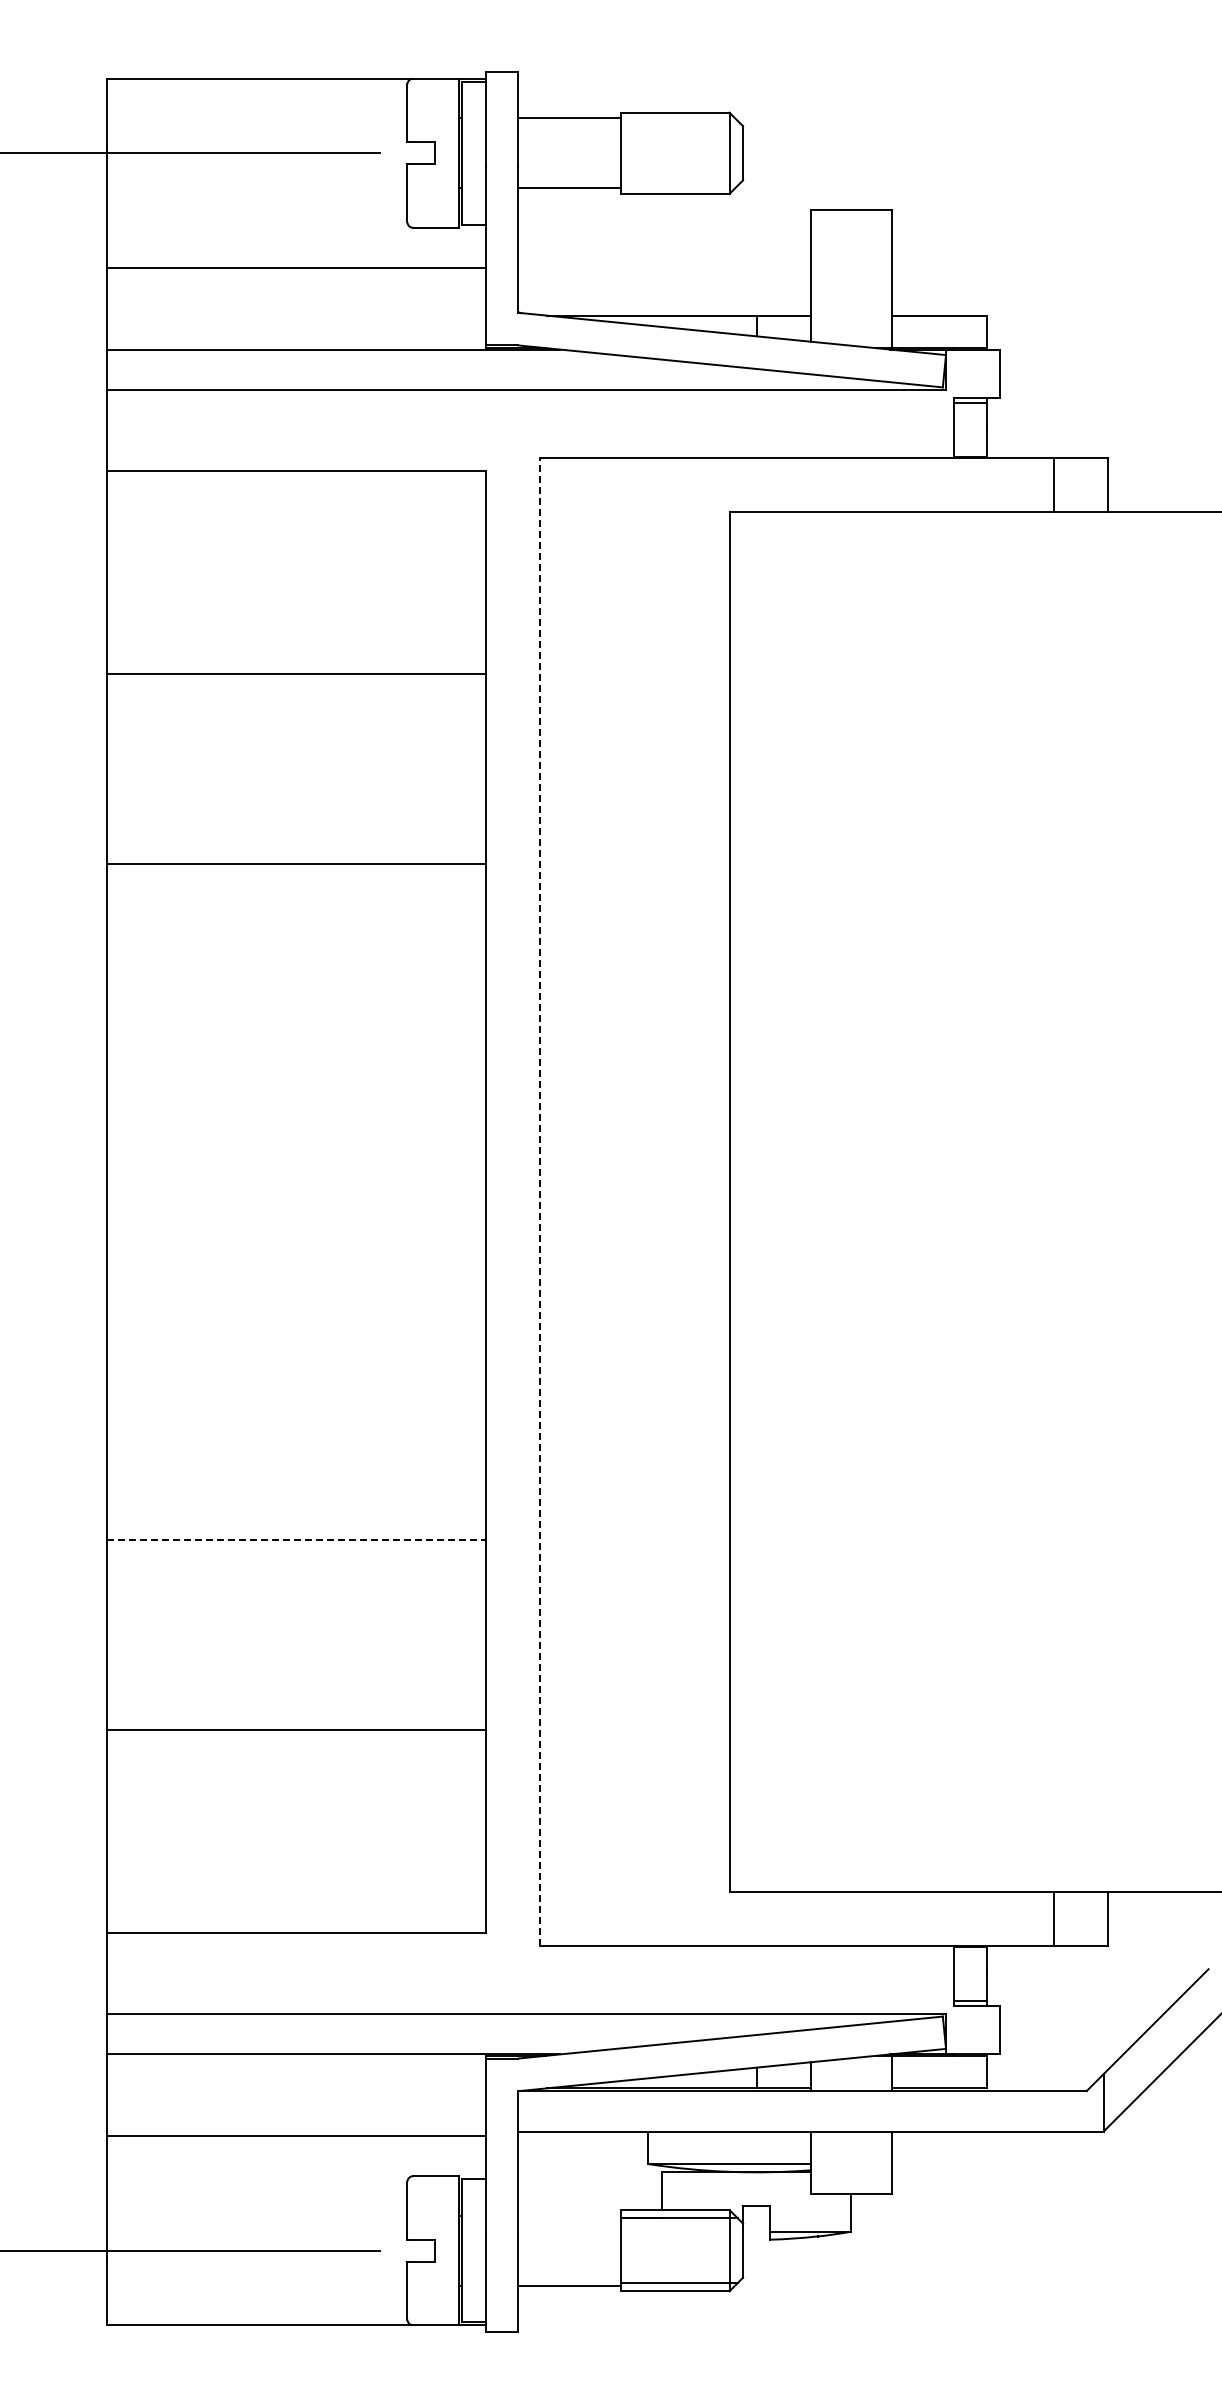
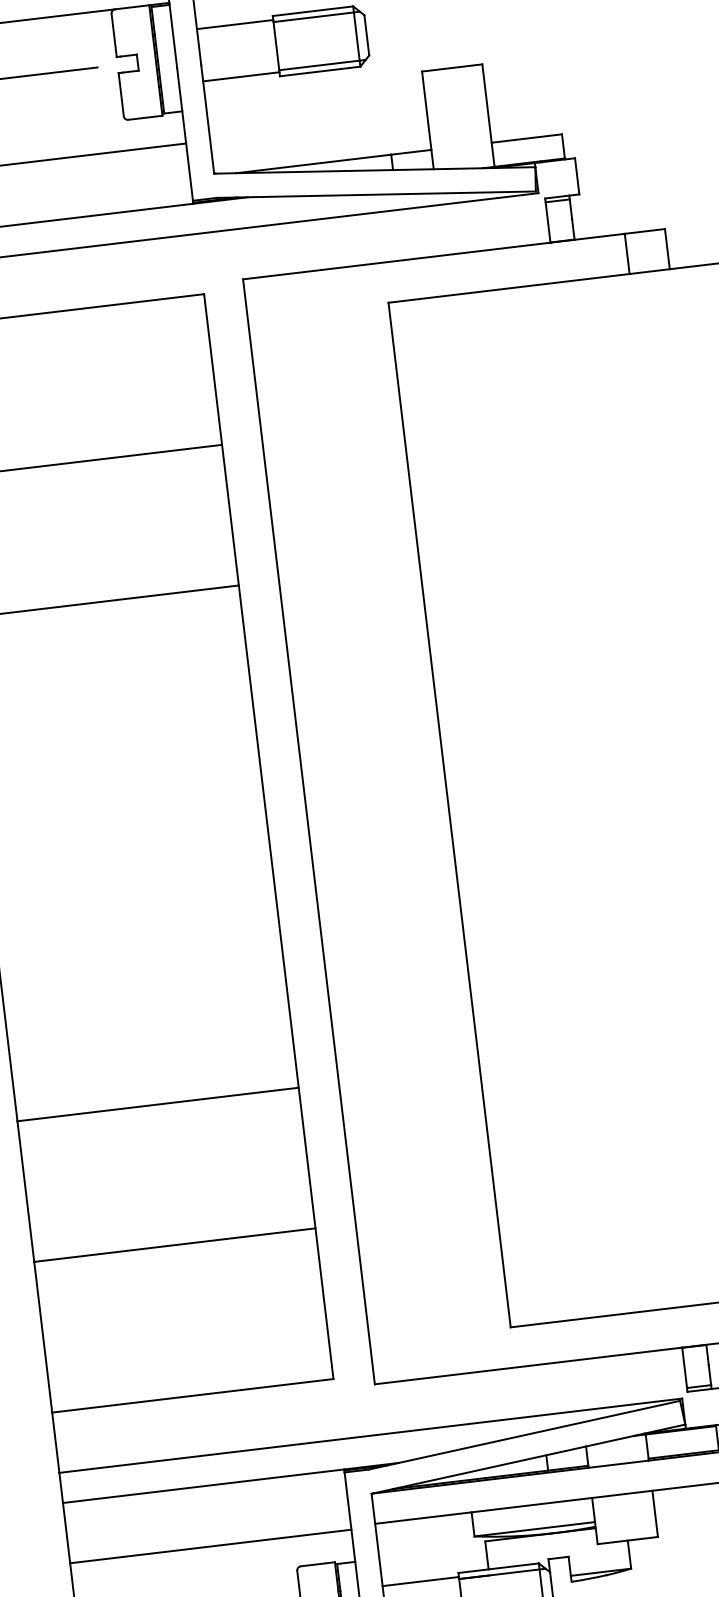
line: (679, 120) -> (316, 16), added
line: (679, 185) -> (322, 64), added
line: (540, 1201) -> (309, 831), dashed -> solid
line: (297, 1540) -> (158, 1104), dashed -> solid
line: (569, 2215) -> (420, 1581), added

